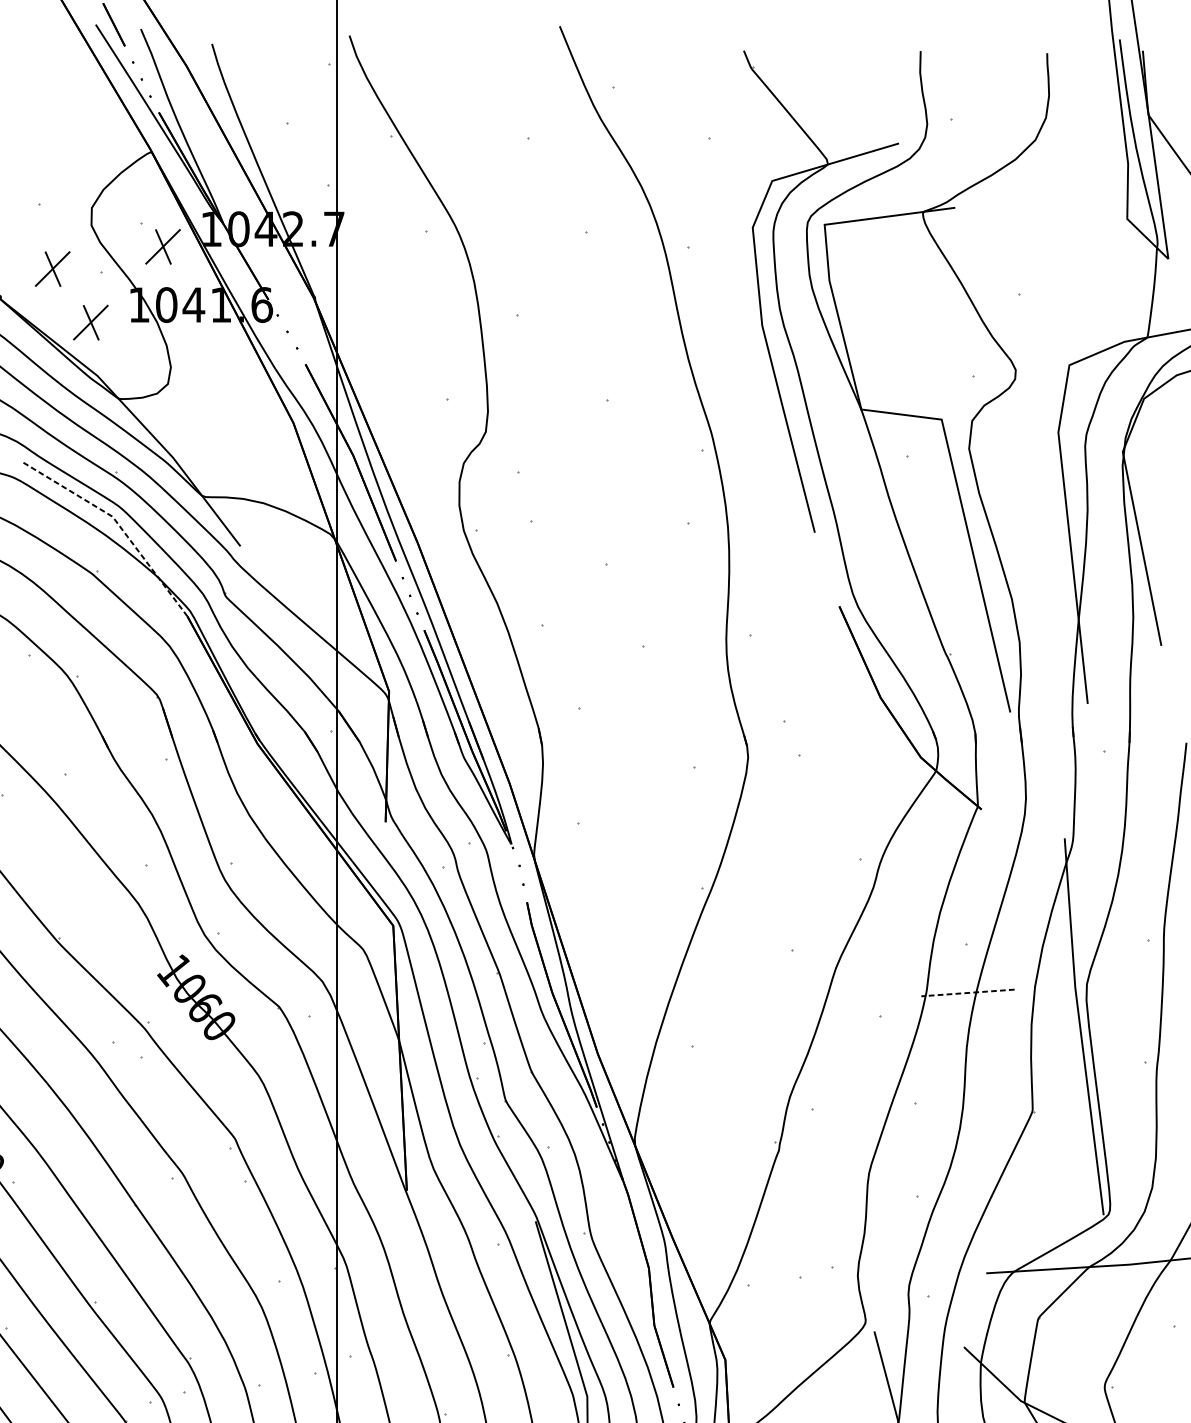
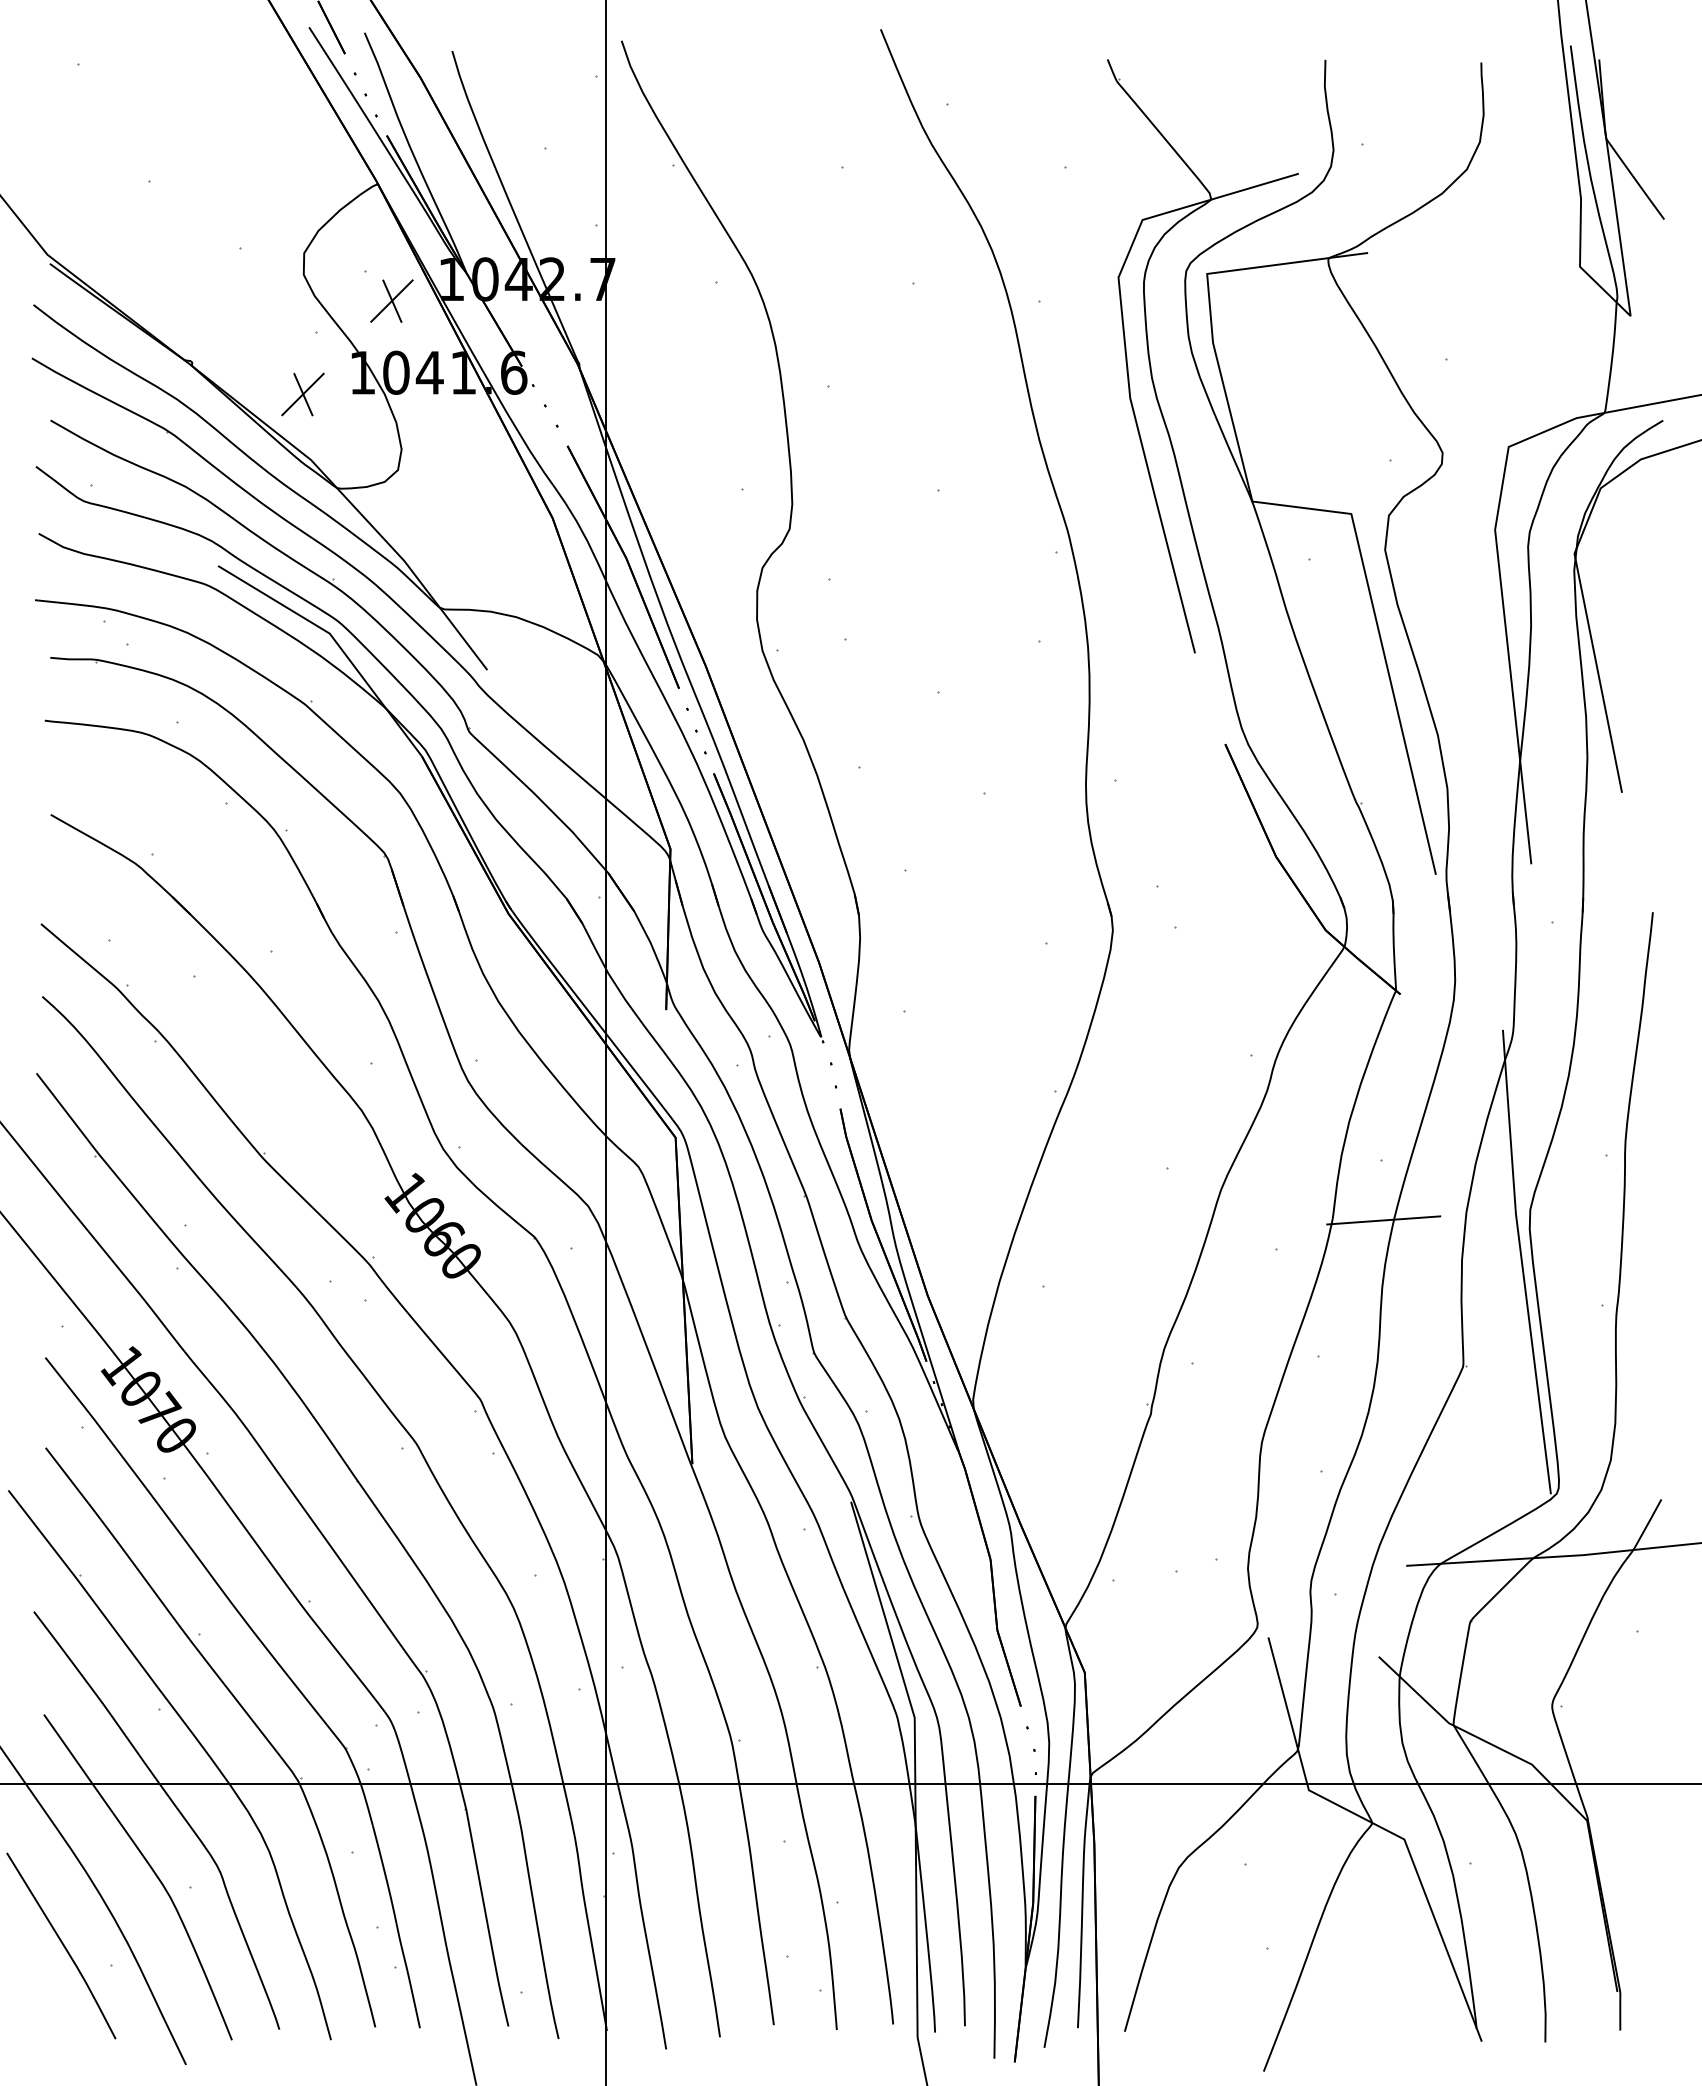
part: (52, 269) -> (255, 328), removed
line: (118, 523) -> (336, 642), dashed -> solid
line: (967, 993) -> (1383, 1220), dashed -> solid

